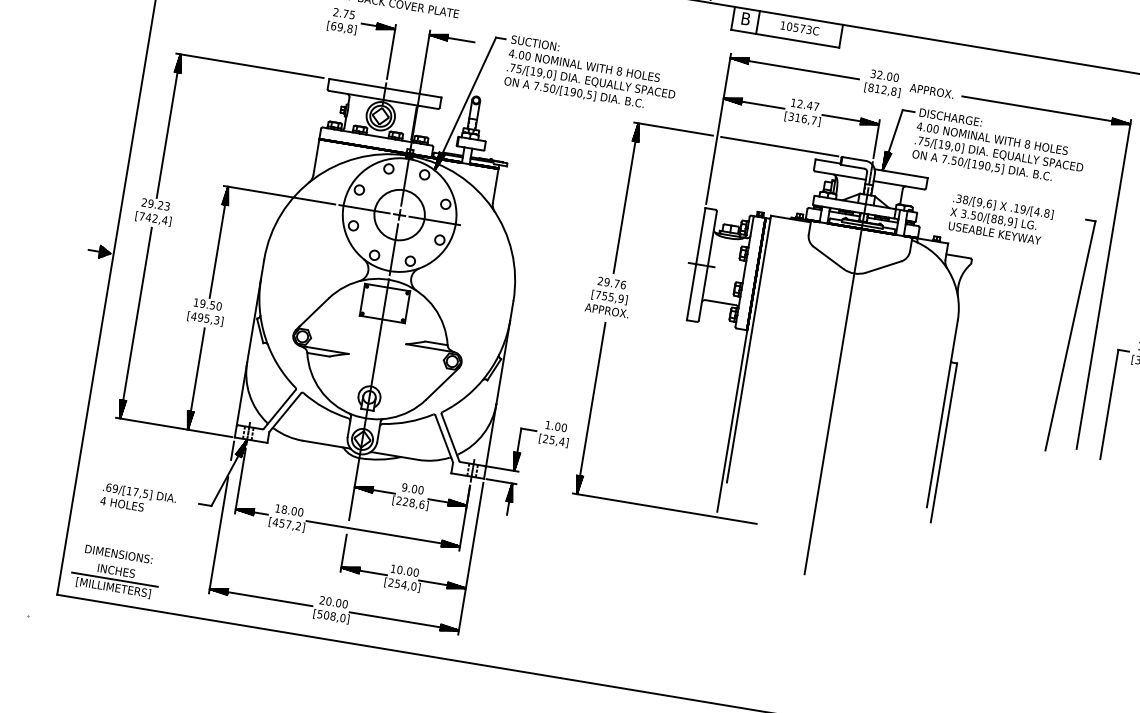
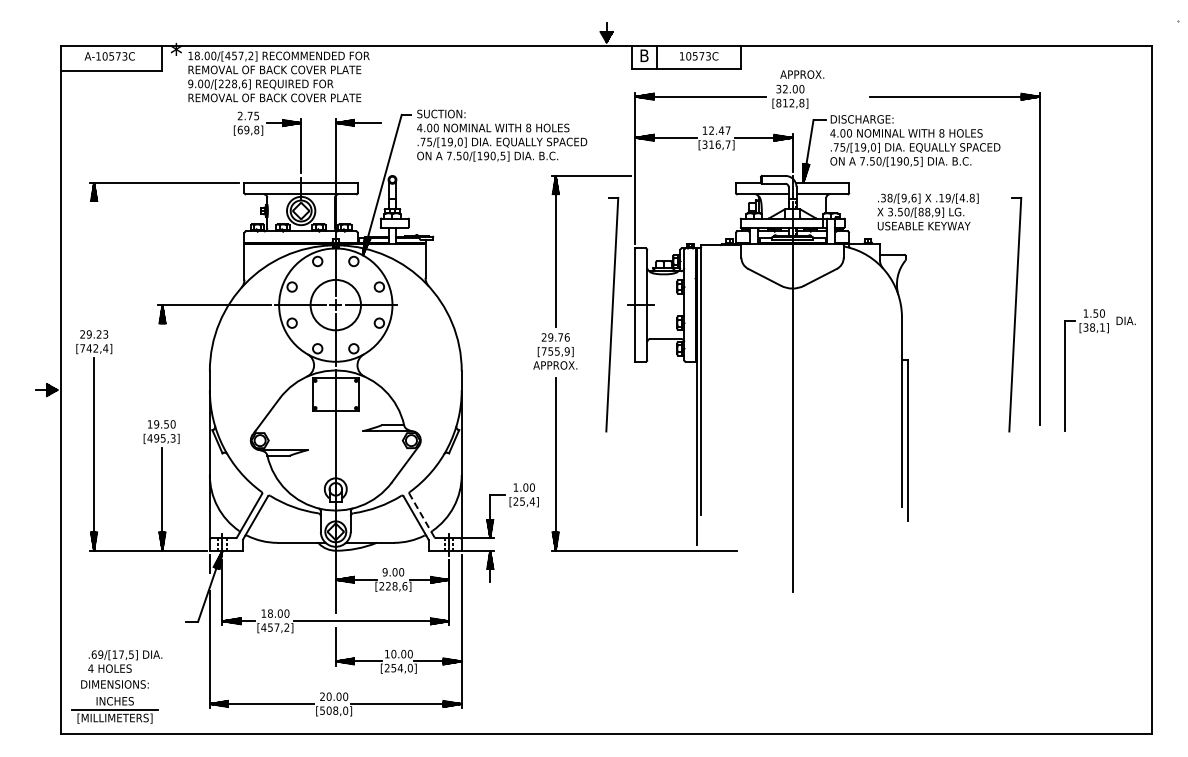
text: (932, 91) -> (802, 74), moved
line: (169, 125) -> (94, 254), removed
line: (779, 146) -> (698, 175), removed
line: (218, 242) -> (162, 361), removed
part: (671, 269) -> (612, 314), added
line: (449, 437) -> (421, 515), solid -> dashed
text: (138, 499) -> (125, 661), moved

